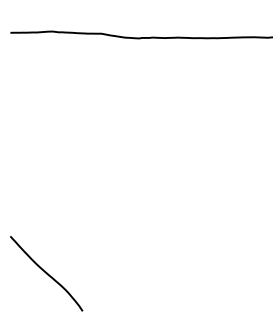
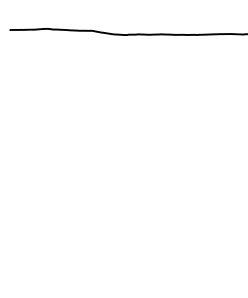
curve: (46, 273) -> (42, 248), removed

